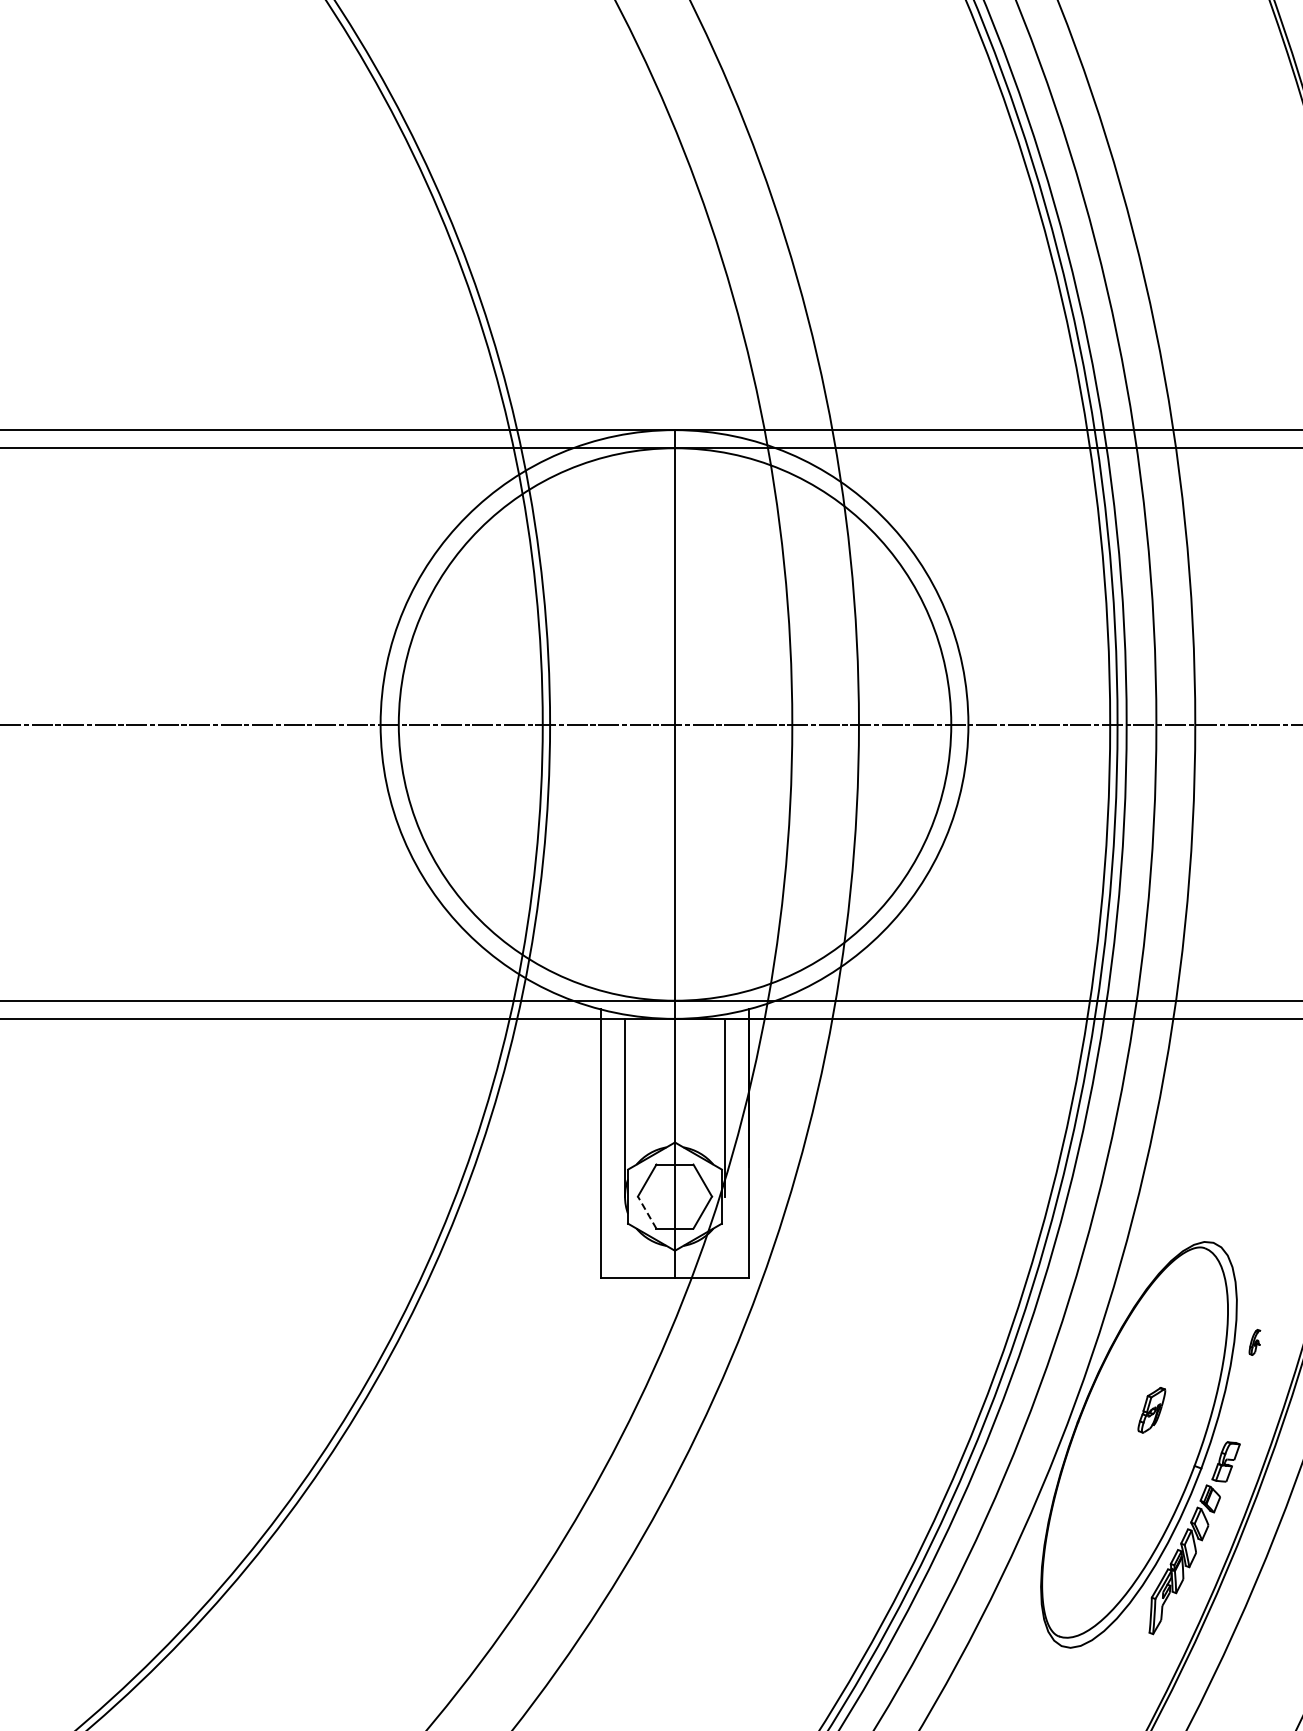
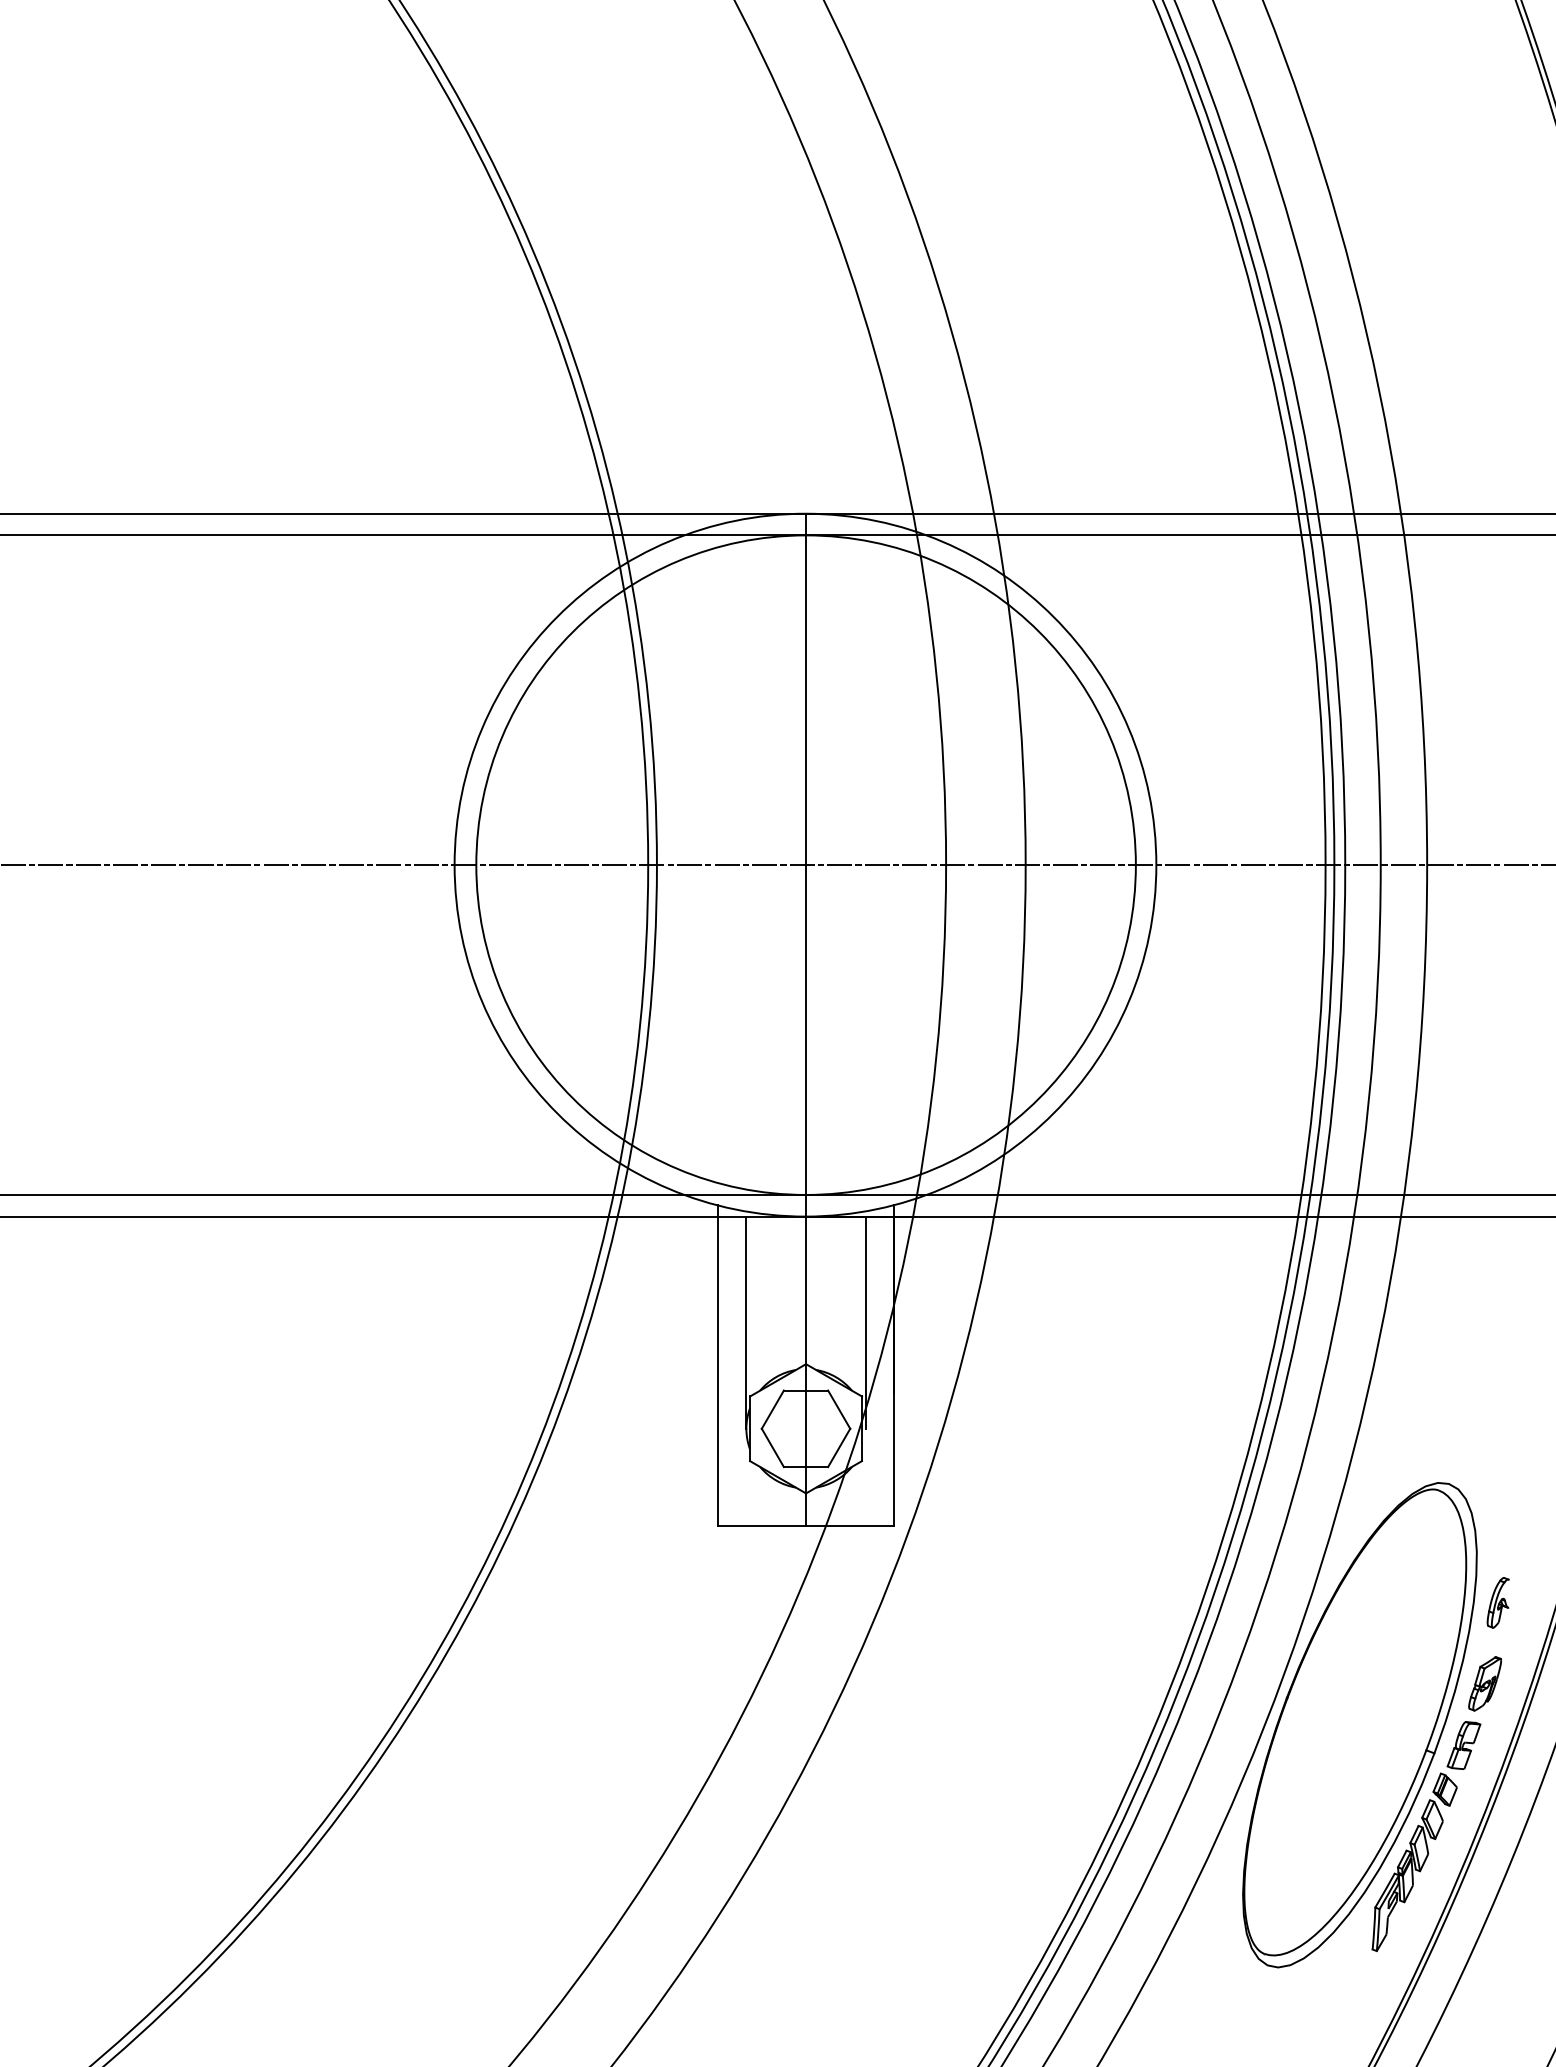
line: (647, 1212) -> (773, 1447), dashed -> solid
part: (1254, 1342) -> (1497, 1602), size x1.67
part: (1151, 1410) -> (1484, 1684), moved

